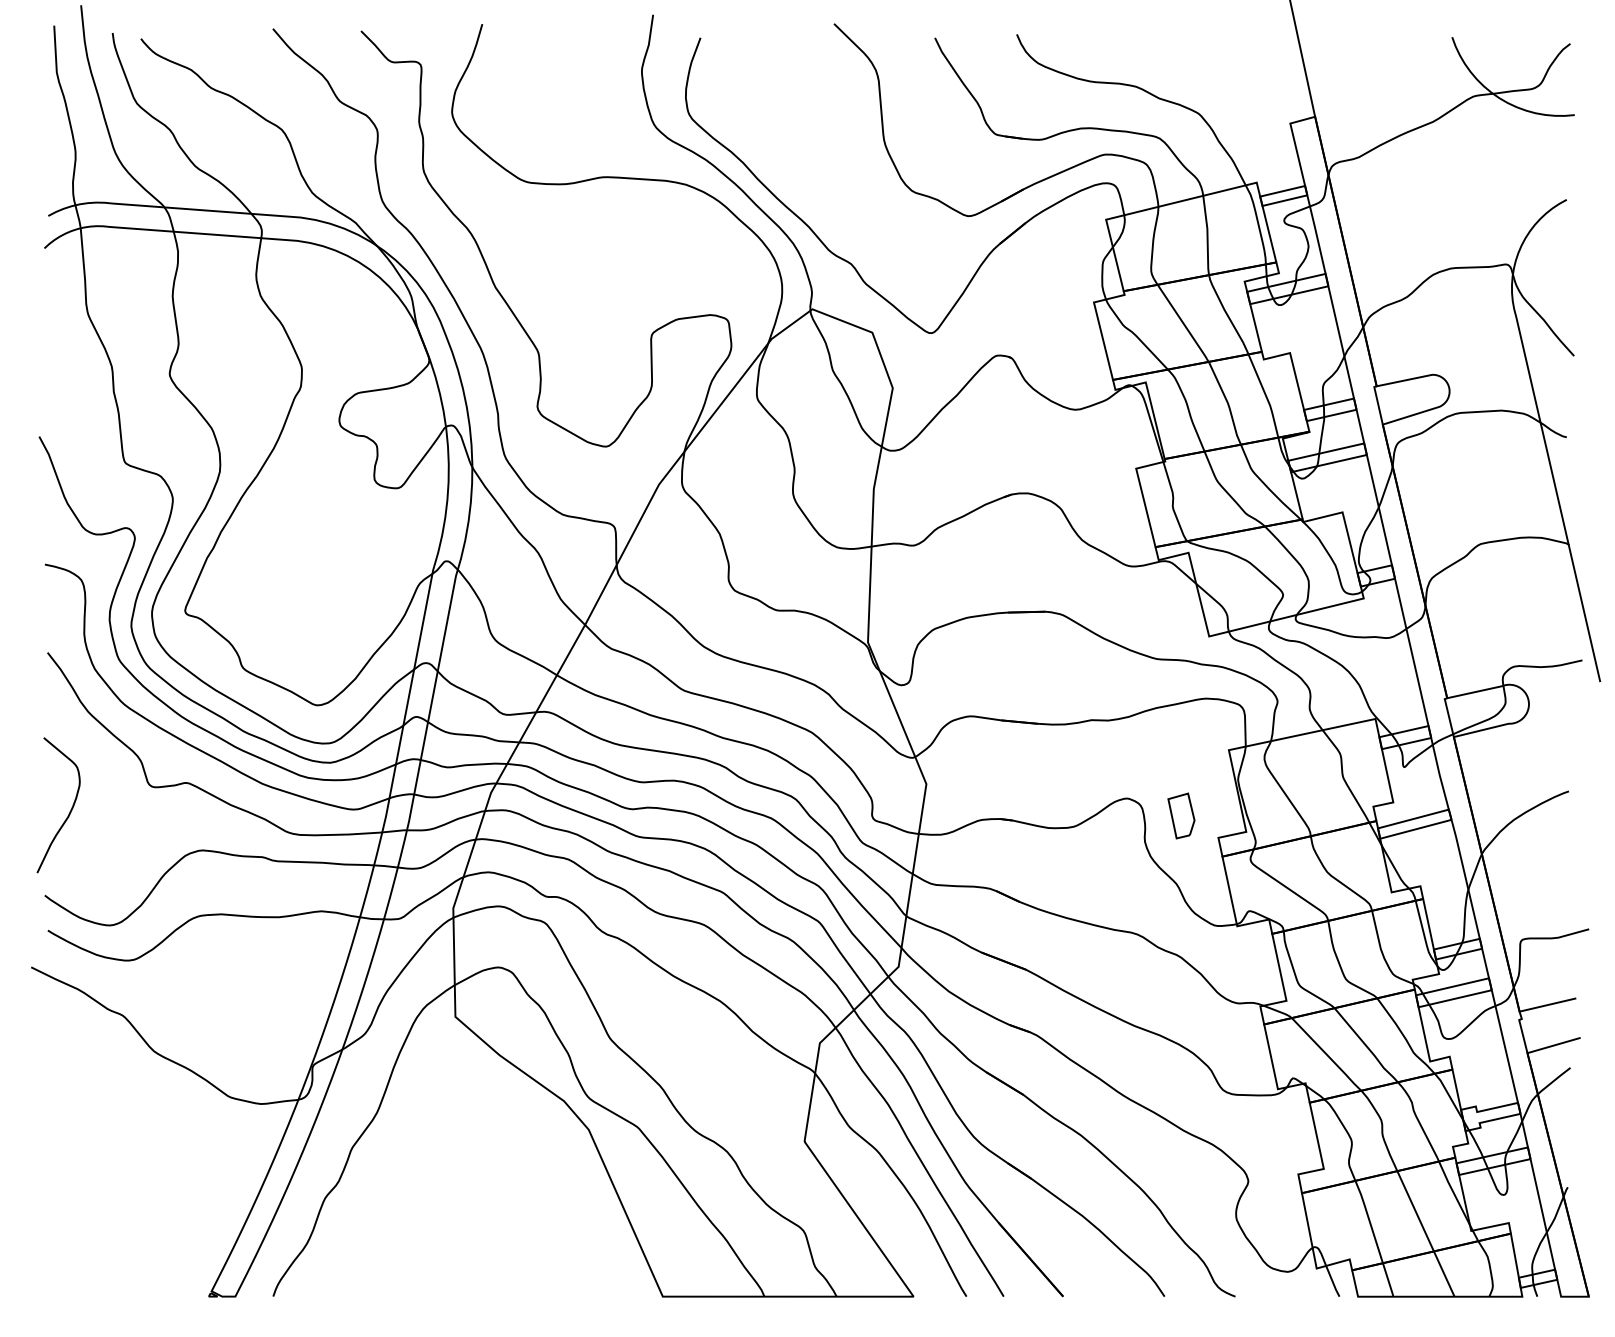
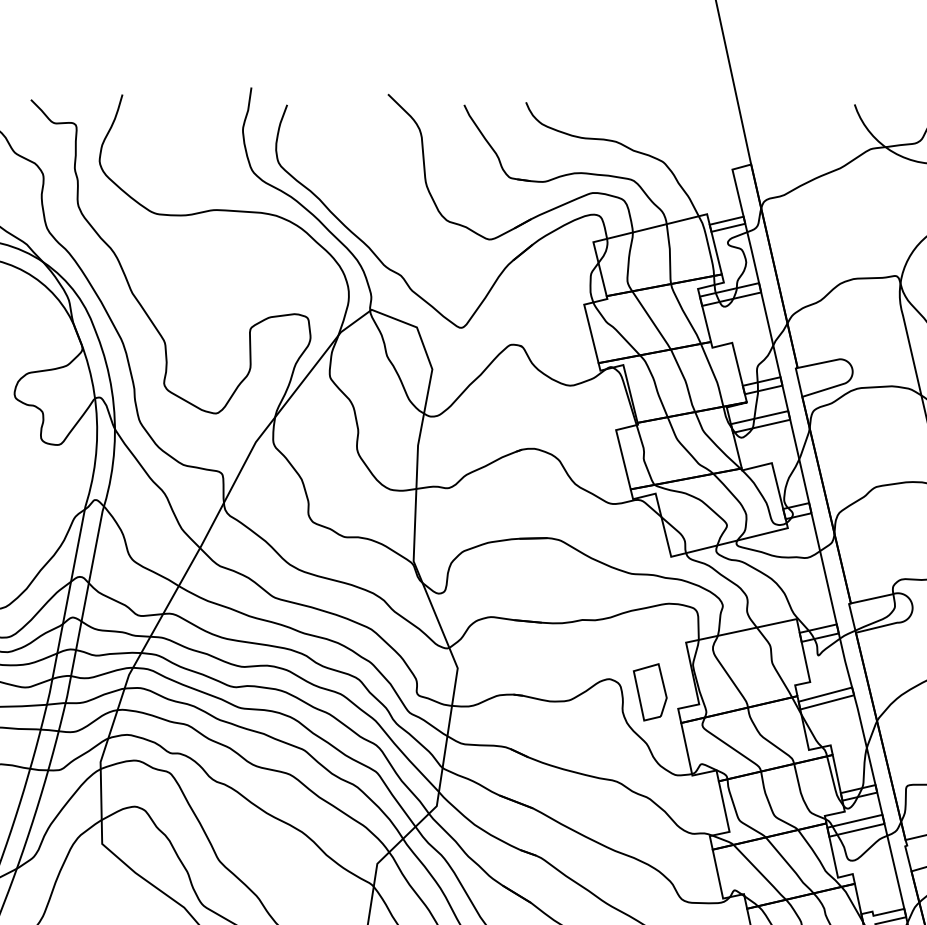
part: (1181, 815) -> (650, 691), size x1.67

